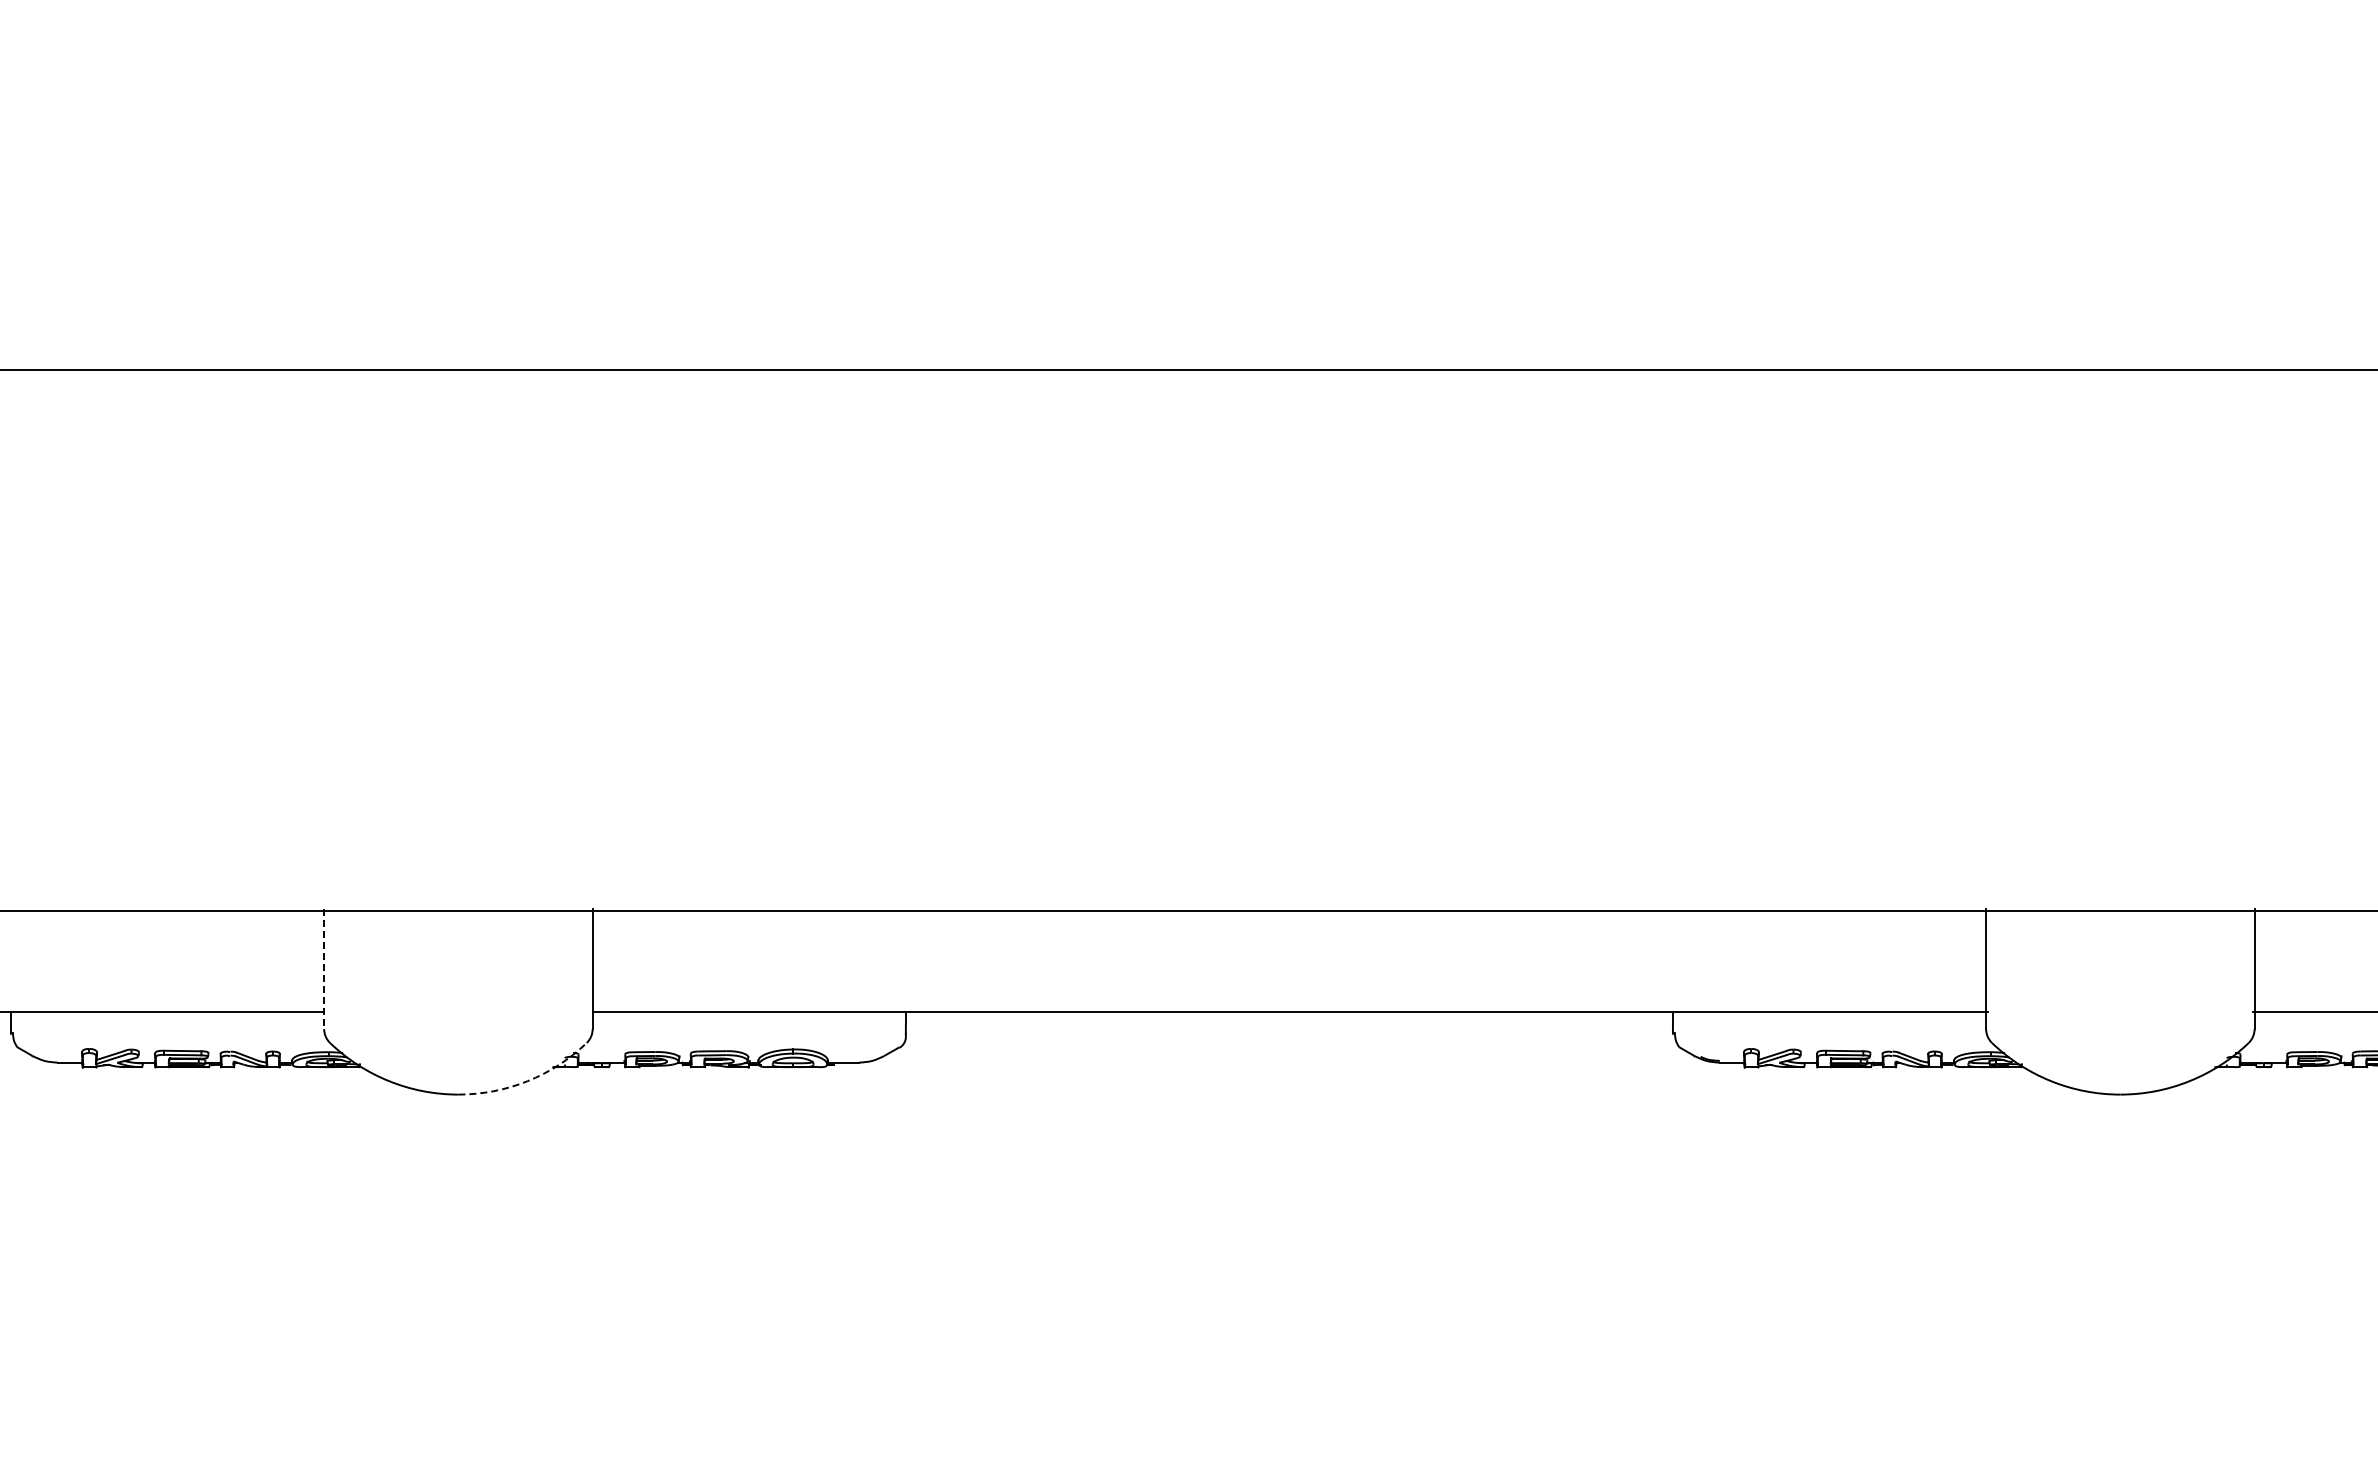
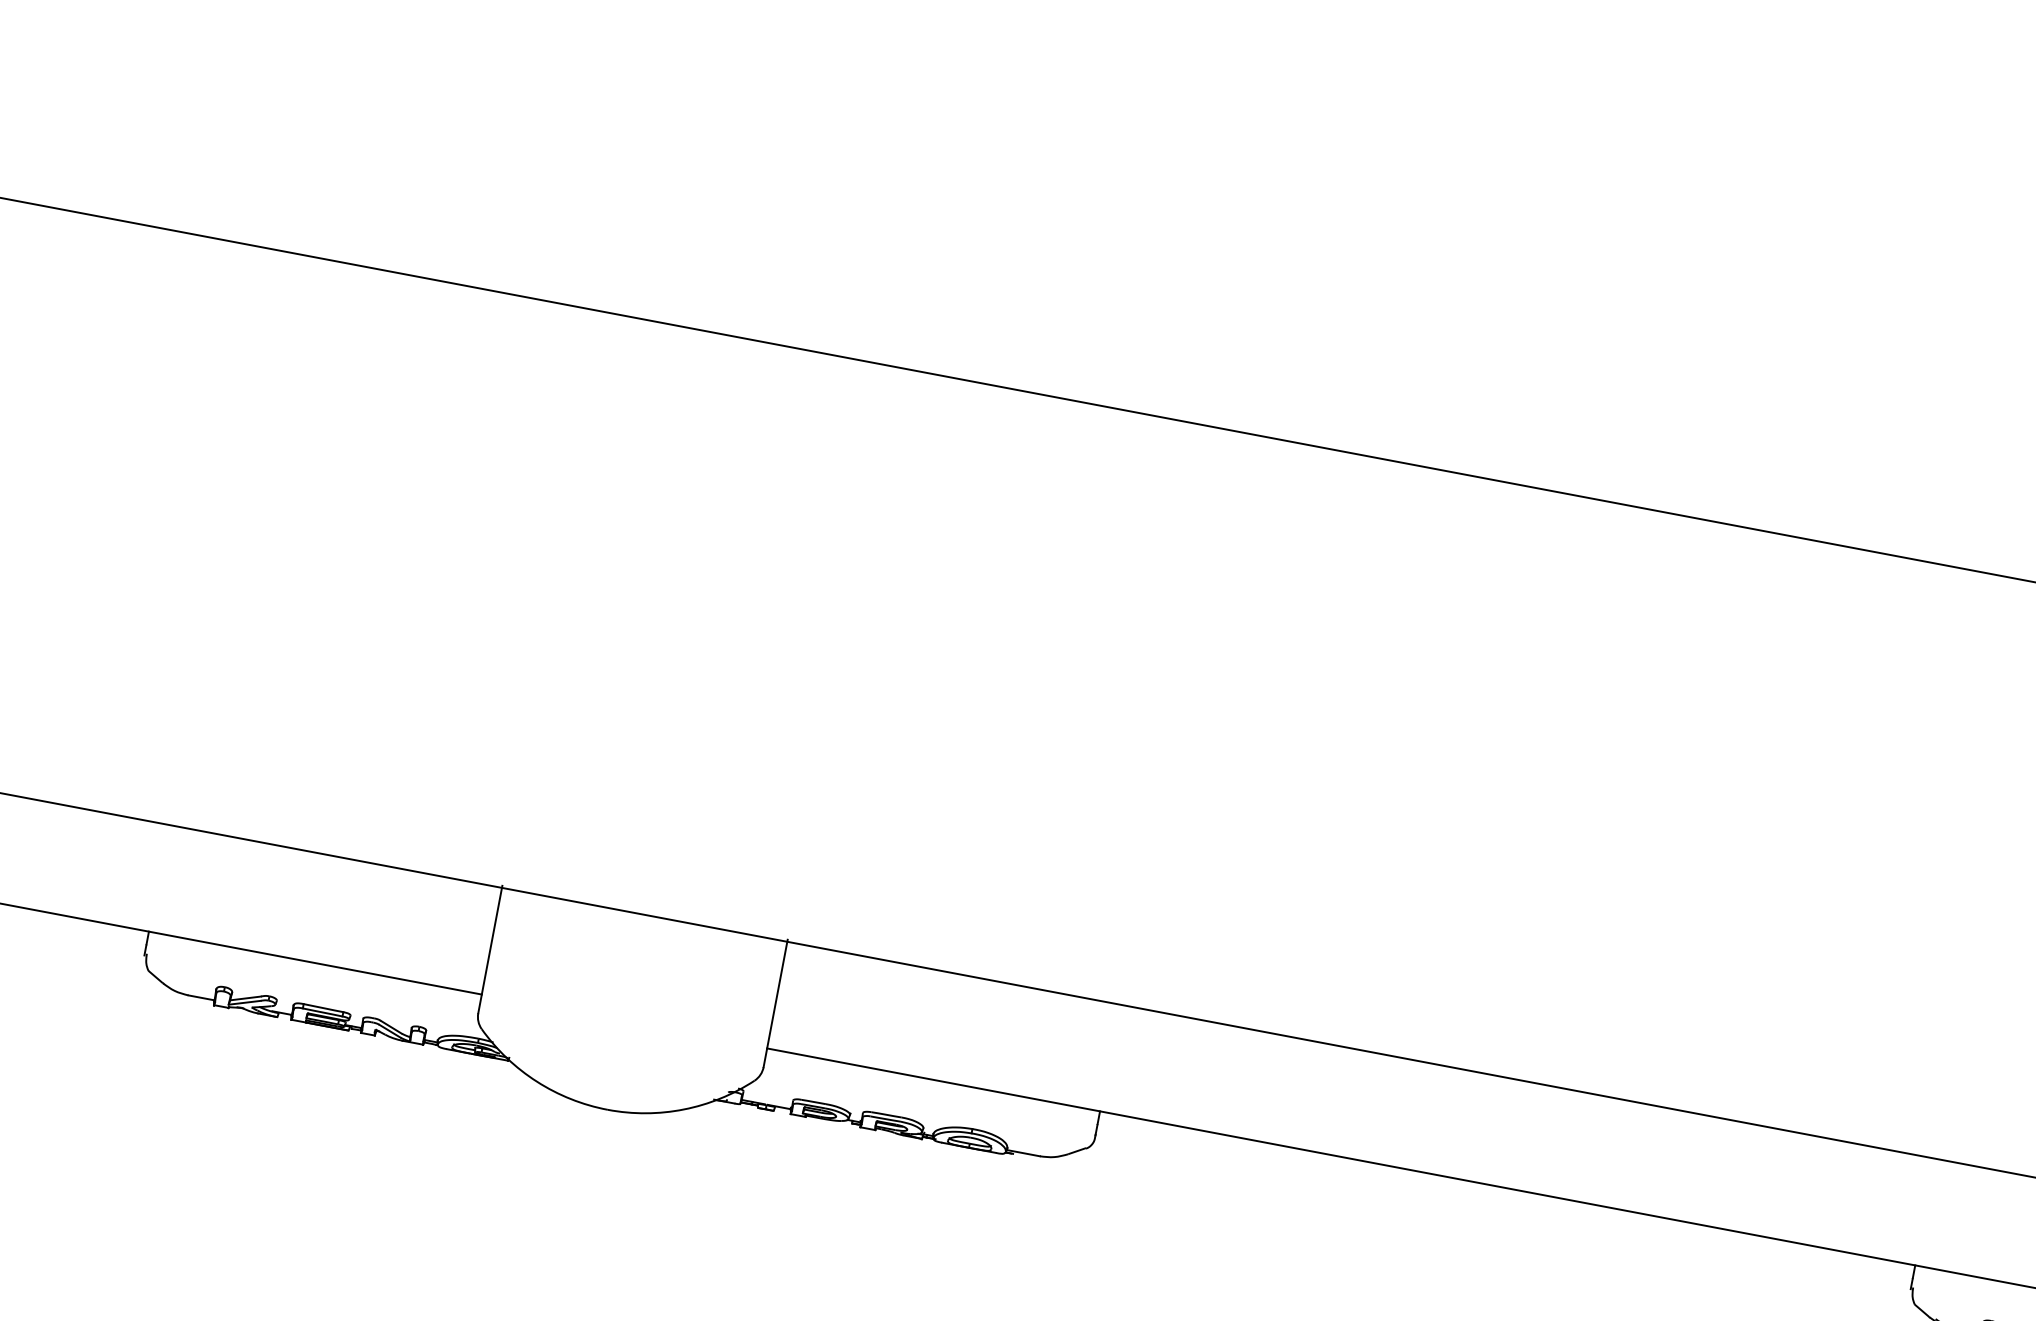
line: (324, 969) -> (490, 949), dashed -> solid
arc: (527, 1081) -> (683, 1109), dashed -> solid

